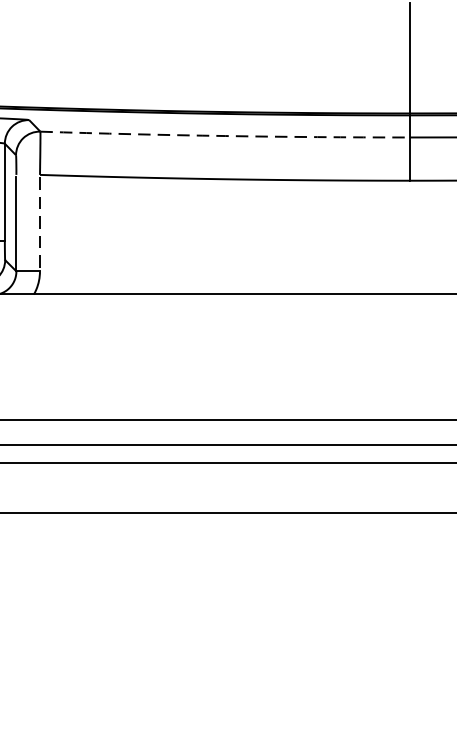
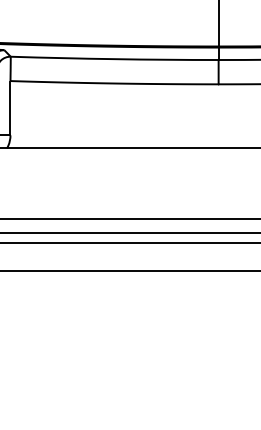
arc: (224, 136) -> (114, 59), dashed -> solid
line: (40, 225) -> (10, 109), dashed -> solid

